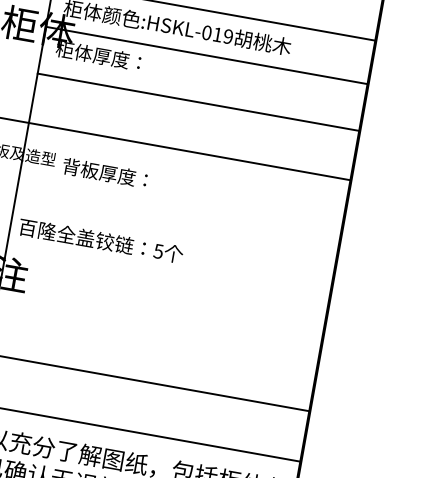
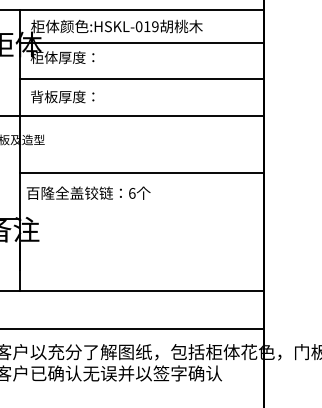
text: (104, 172) -> (62, 96), moved
line: (176, 227) -> (142, 173), added
text: (157, 251) -> (131, 193), 5 -> 6

